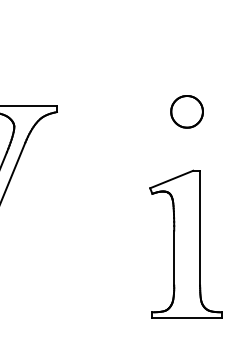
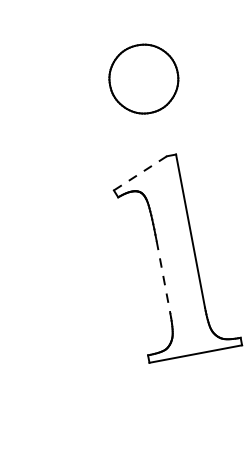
part: (186, 111) -> (142, 78), size x1.6
line: (171, 179) -> (140, 173), solid -> dashed
line: (174, 258) -> (164, 278), solid -> dashed

